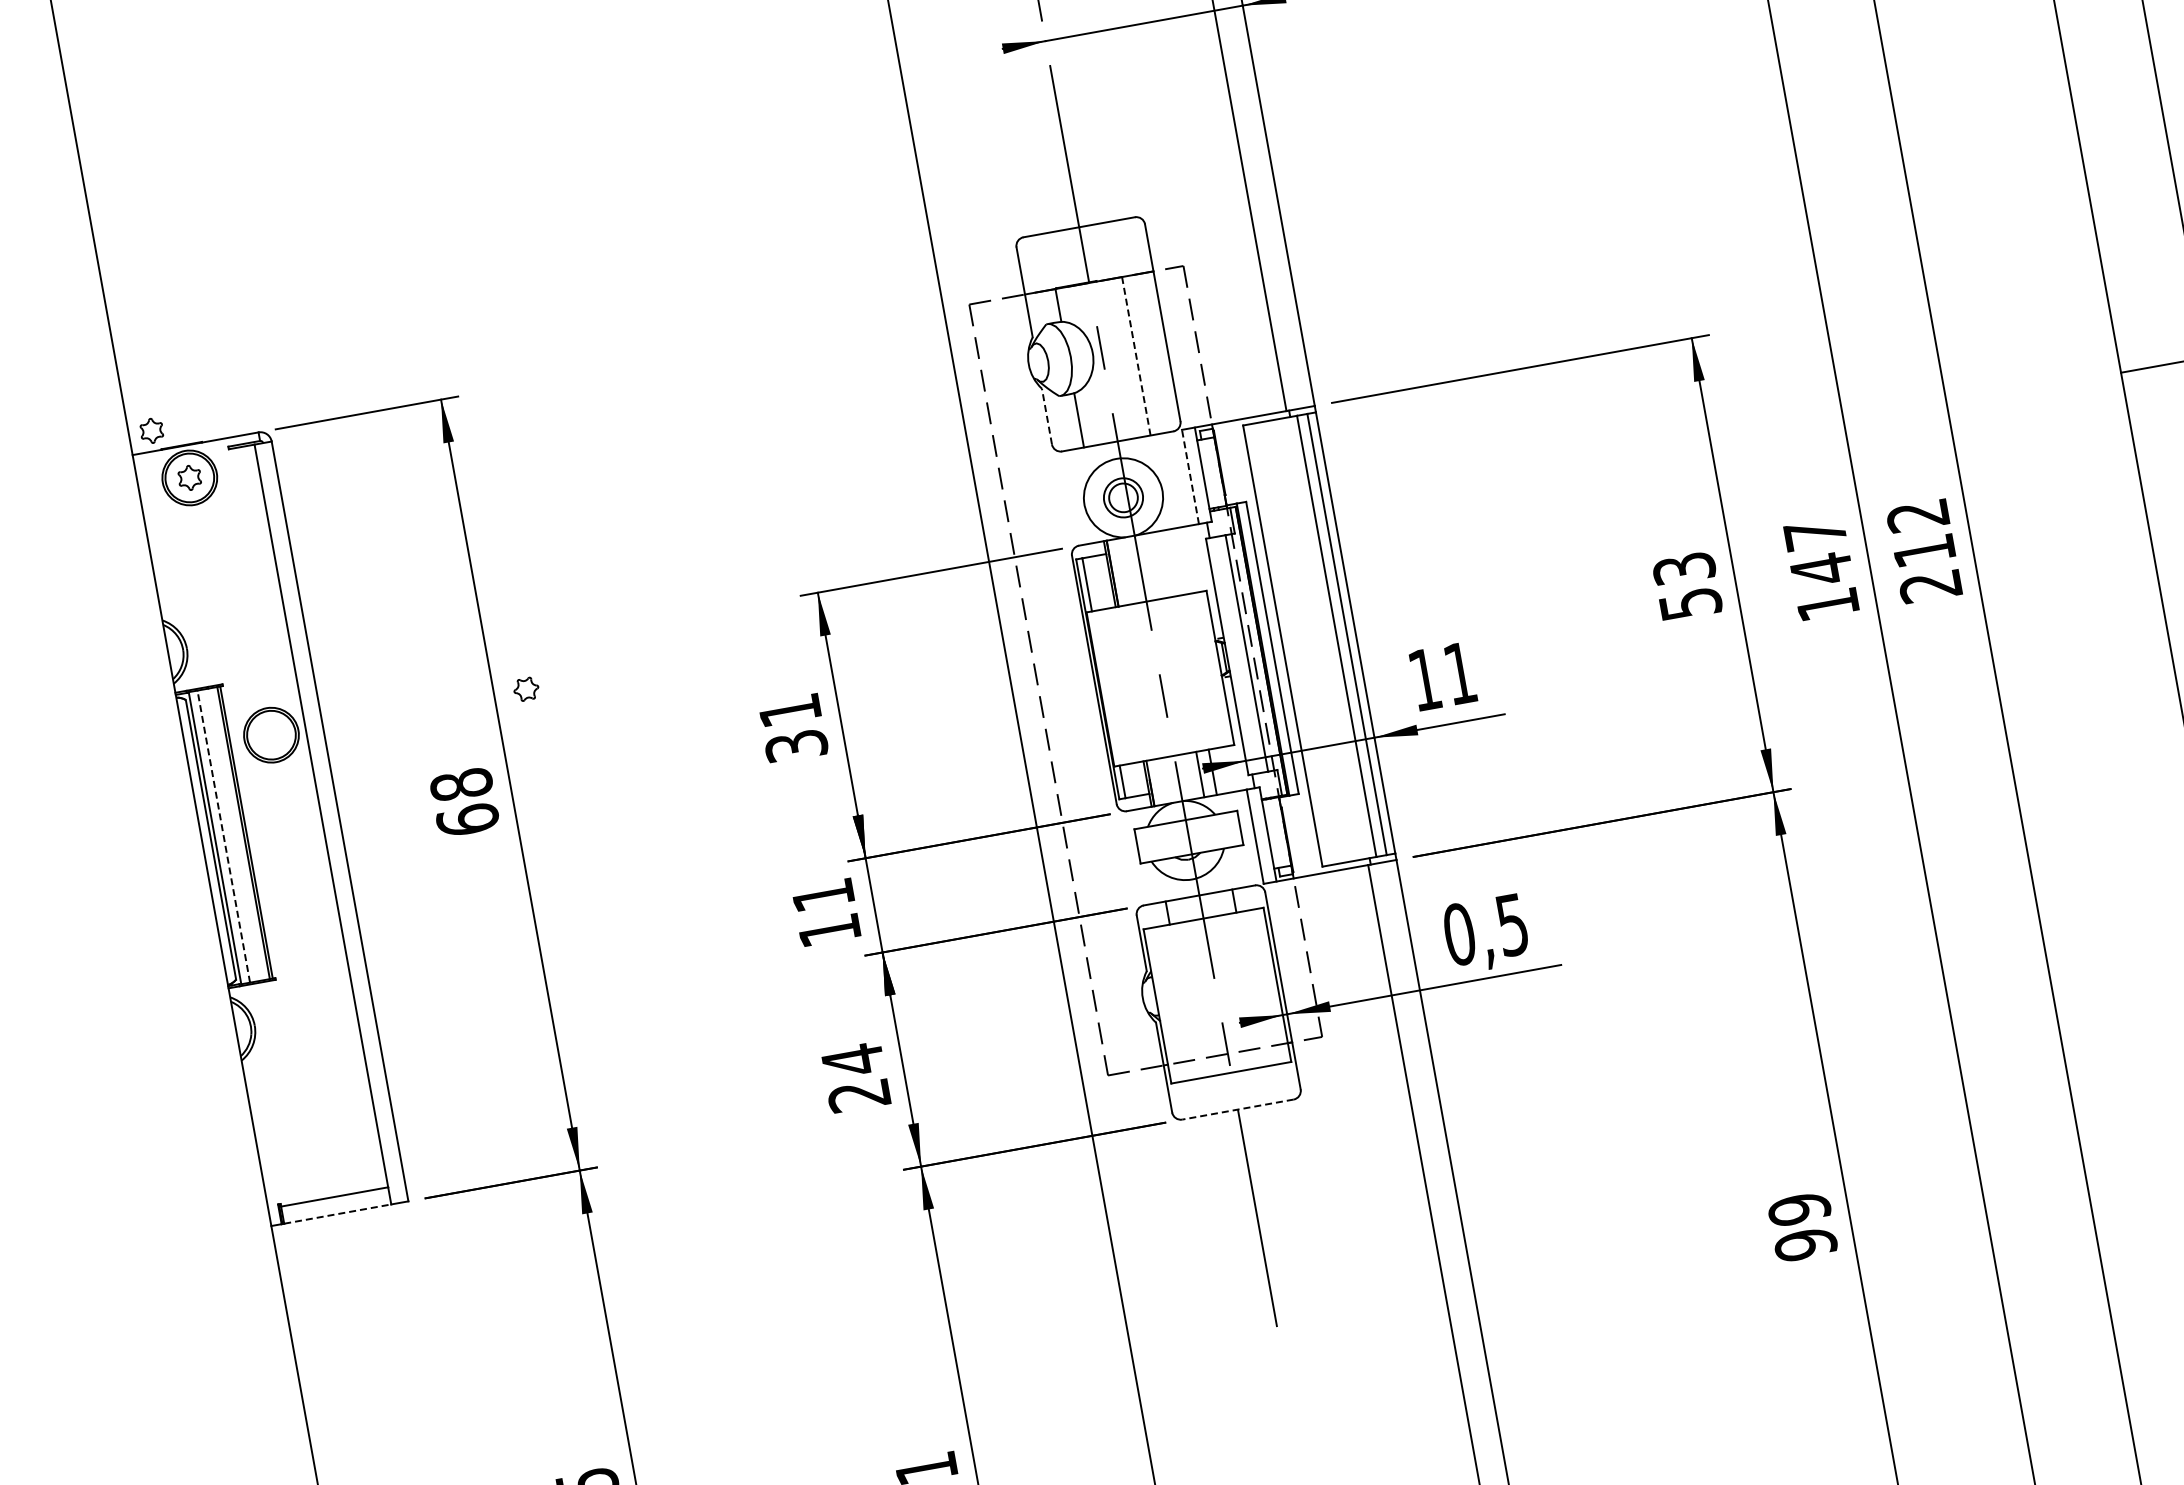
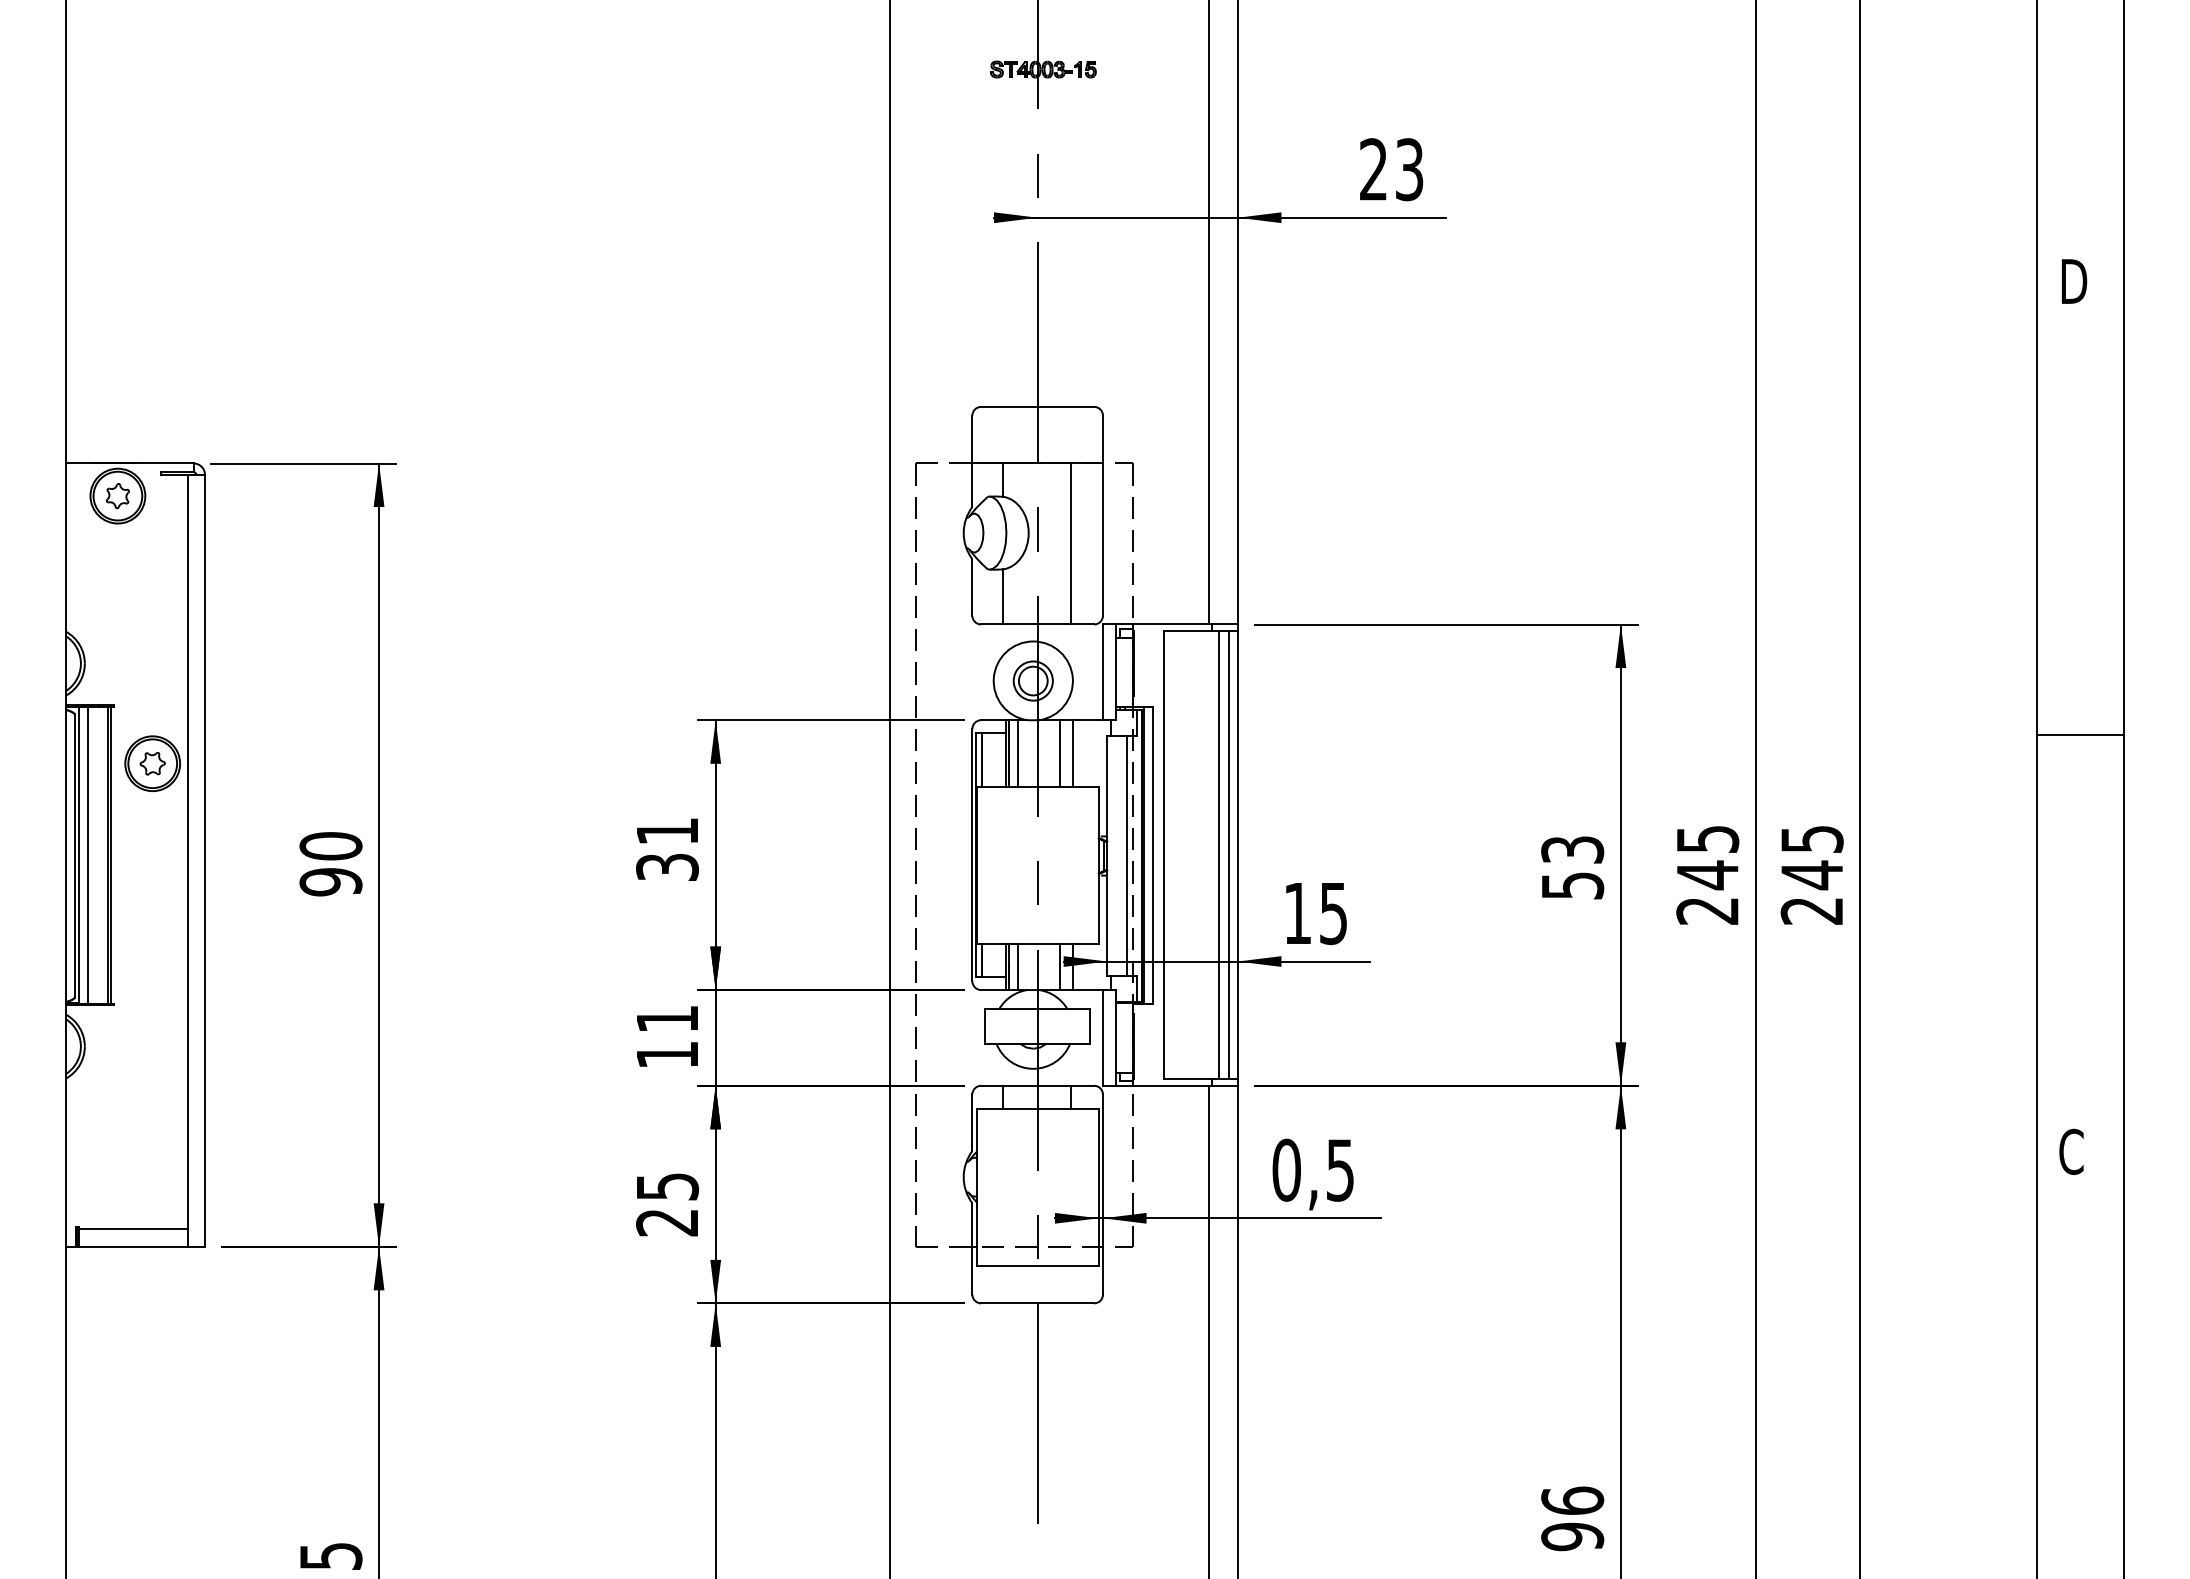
line: (1136, 355) -> (1071, 543), dashed -> solid
line: (1047, 416) -> (972, 587), dashed -> solid
part: (151, 431) -> (88, 443), removed
line: (1190, 477) -> (1102, 672), dashed -> solid
text: (1920, 534) -> (1811, 858), 212 -> 245
line: (1174, 562) -> (1072, 753), added
line: (1162, 564) -> (1059, 753), added
text: (1821, 569) -> (1707, 875), 147 -> 245
line: (1120, 571) -> (1017, 753), added
text: (1460, 674) -> (1333, 914), 11 -> 15
part: (526, 689) -> (152, 763), moved
line: (1158, 781) -> (1017, 966), added
text: (464, 802) -> (330, 864), 68 -> 90
line: (223, 836) -> (87, 854), dashed -> solid
text: (853, 1059) -> (668, 1186), 24 -> 25
line: (1237, 1109) -> (1037, 1303), dashed -> solid
text: (1799, 1208) -> (1572, 1500), 99 -> 96
line: (338, 1213) -> (133, 1246), dashed -> solid

